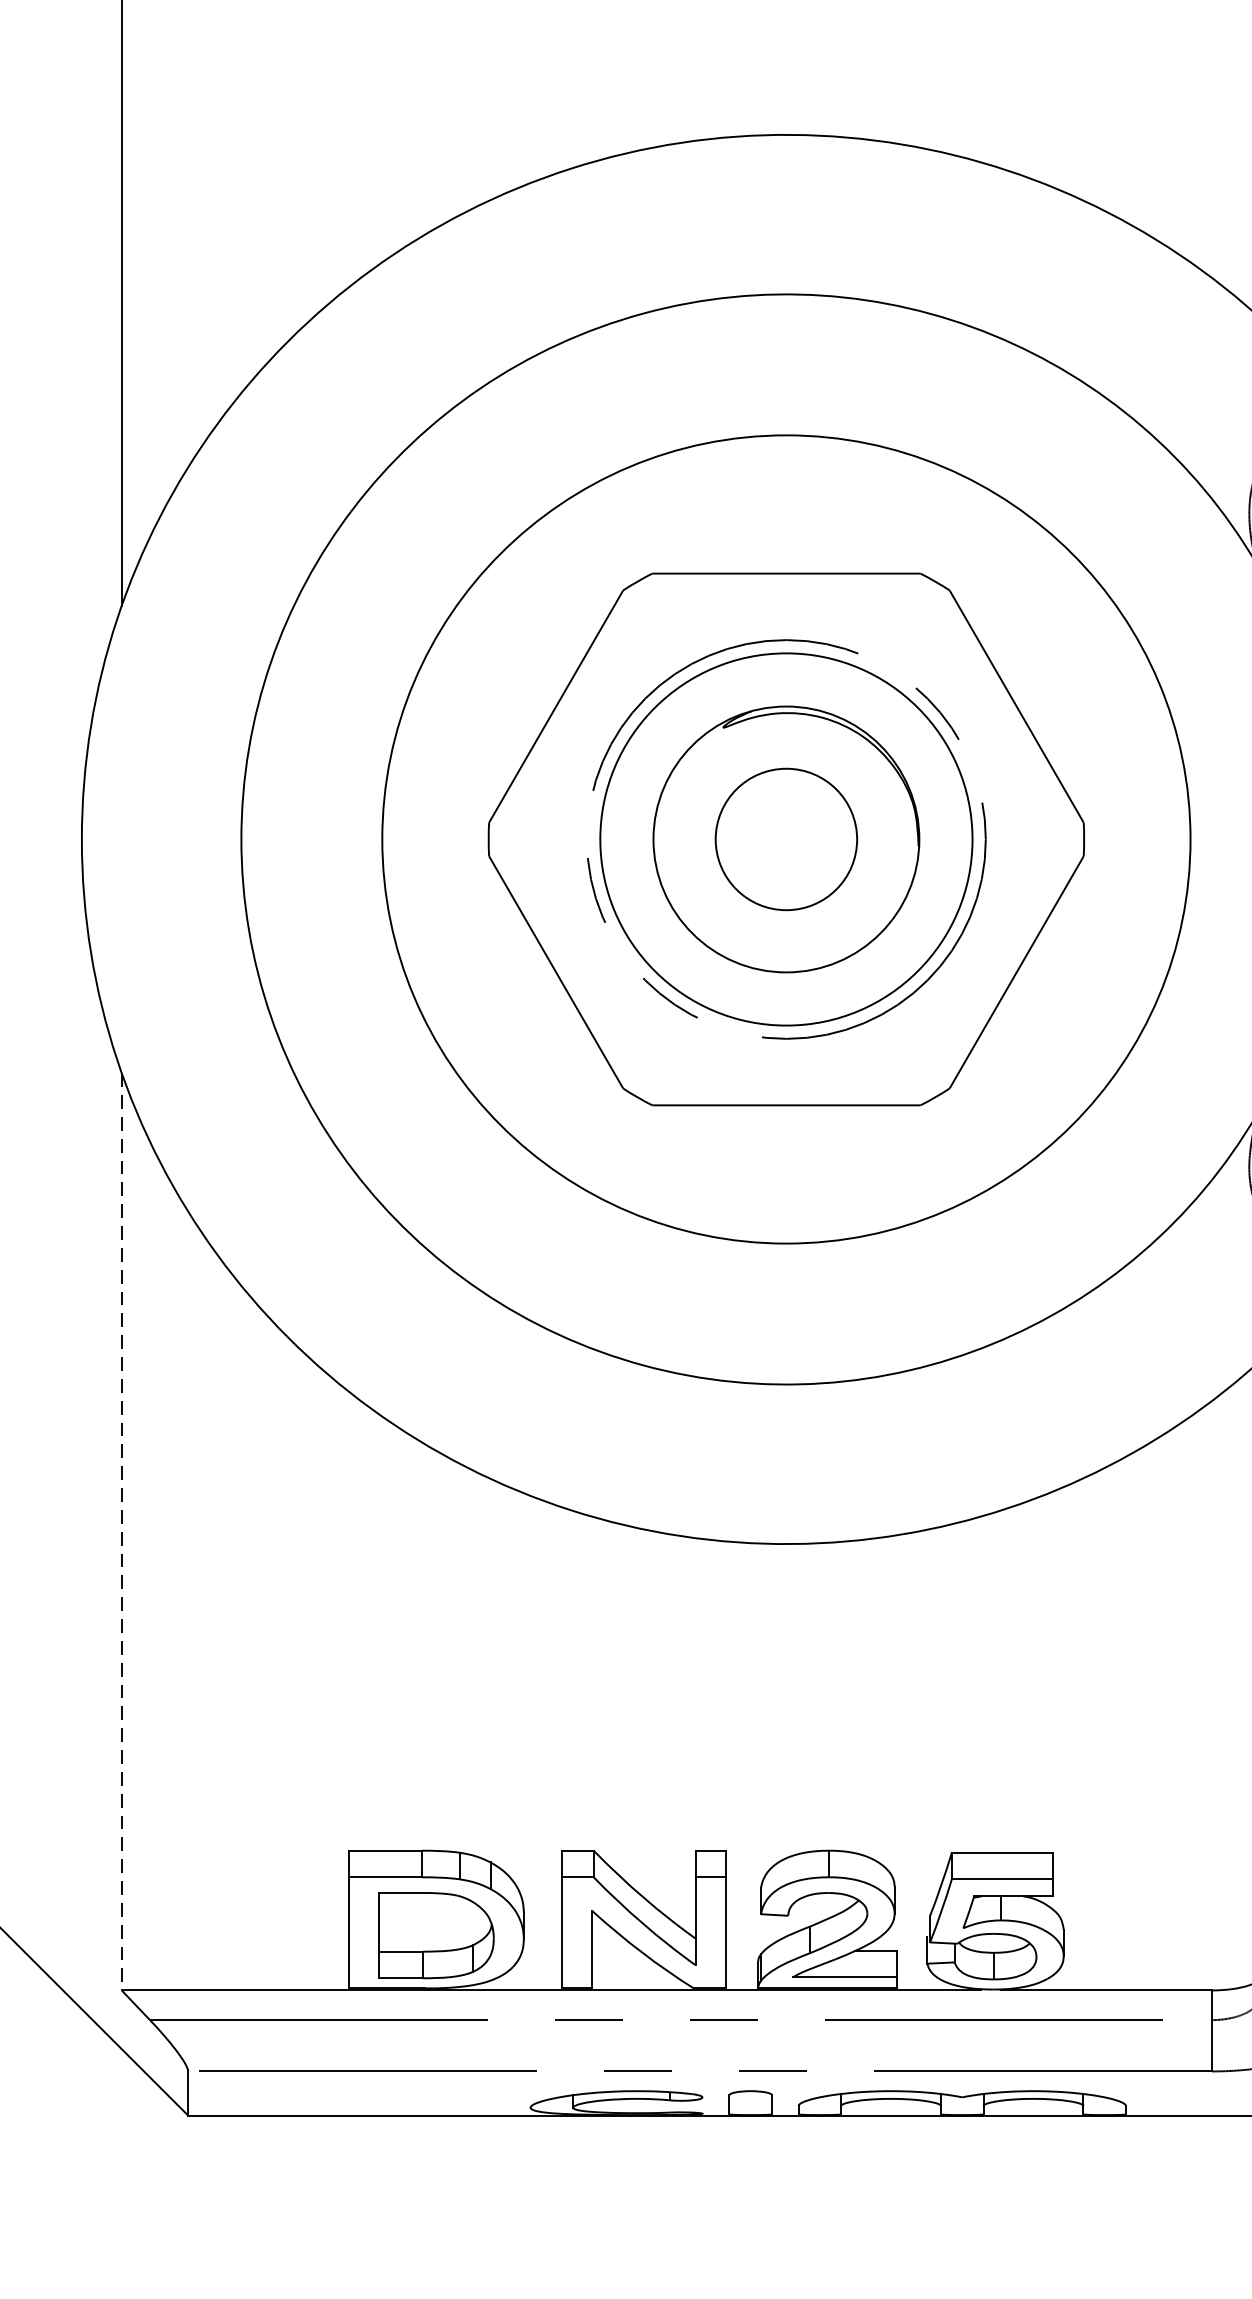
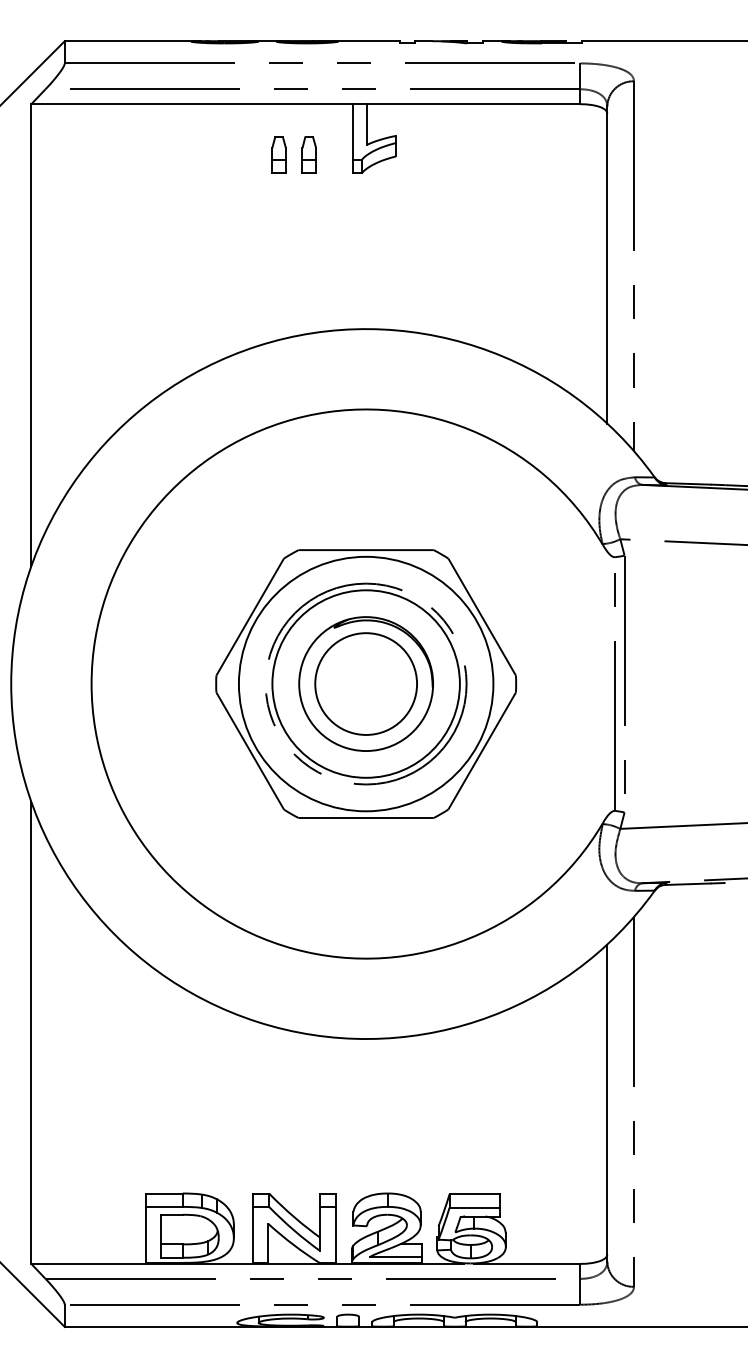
circle: (785, 838) -> (365, 683), size x0.62
circle: (787, 838) -> (366, 683), size x1.43
line: (122, 1533) -> (31, 1033), dashed -> solid

